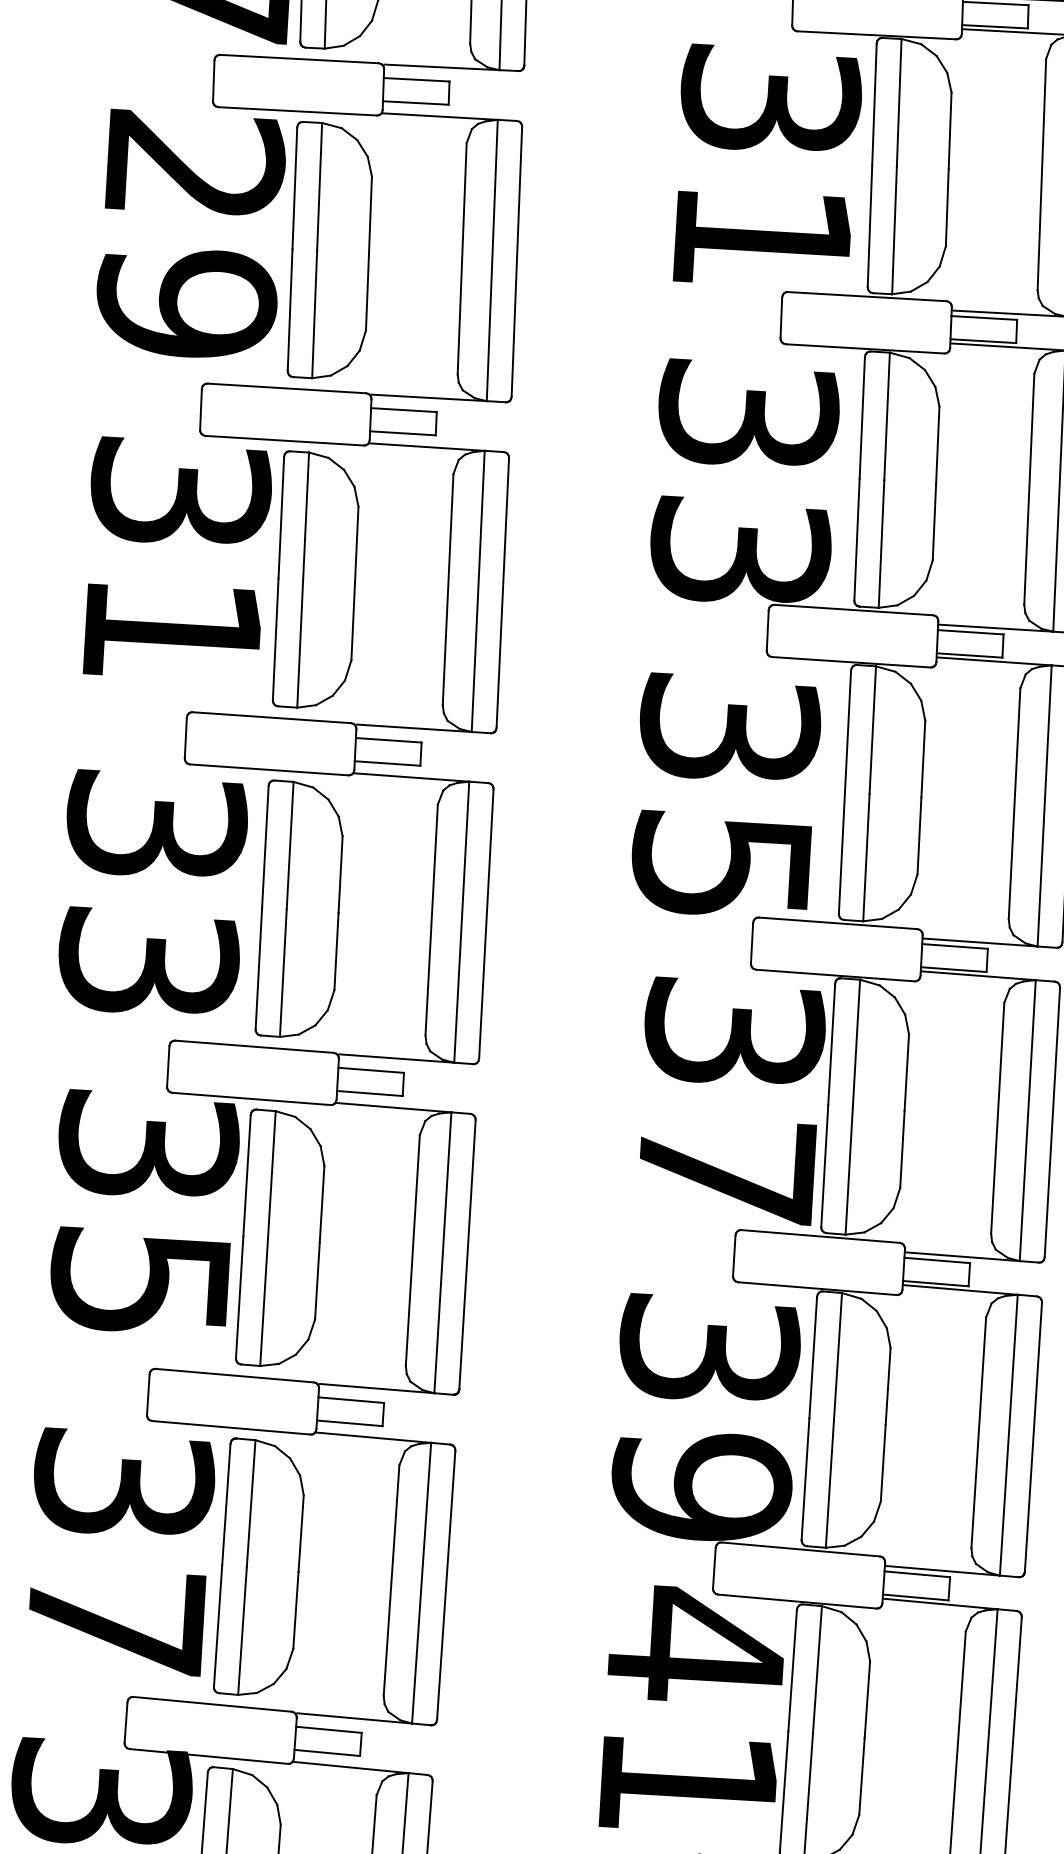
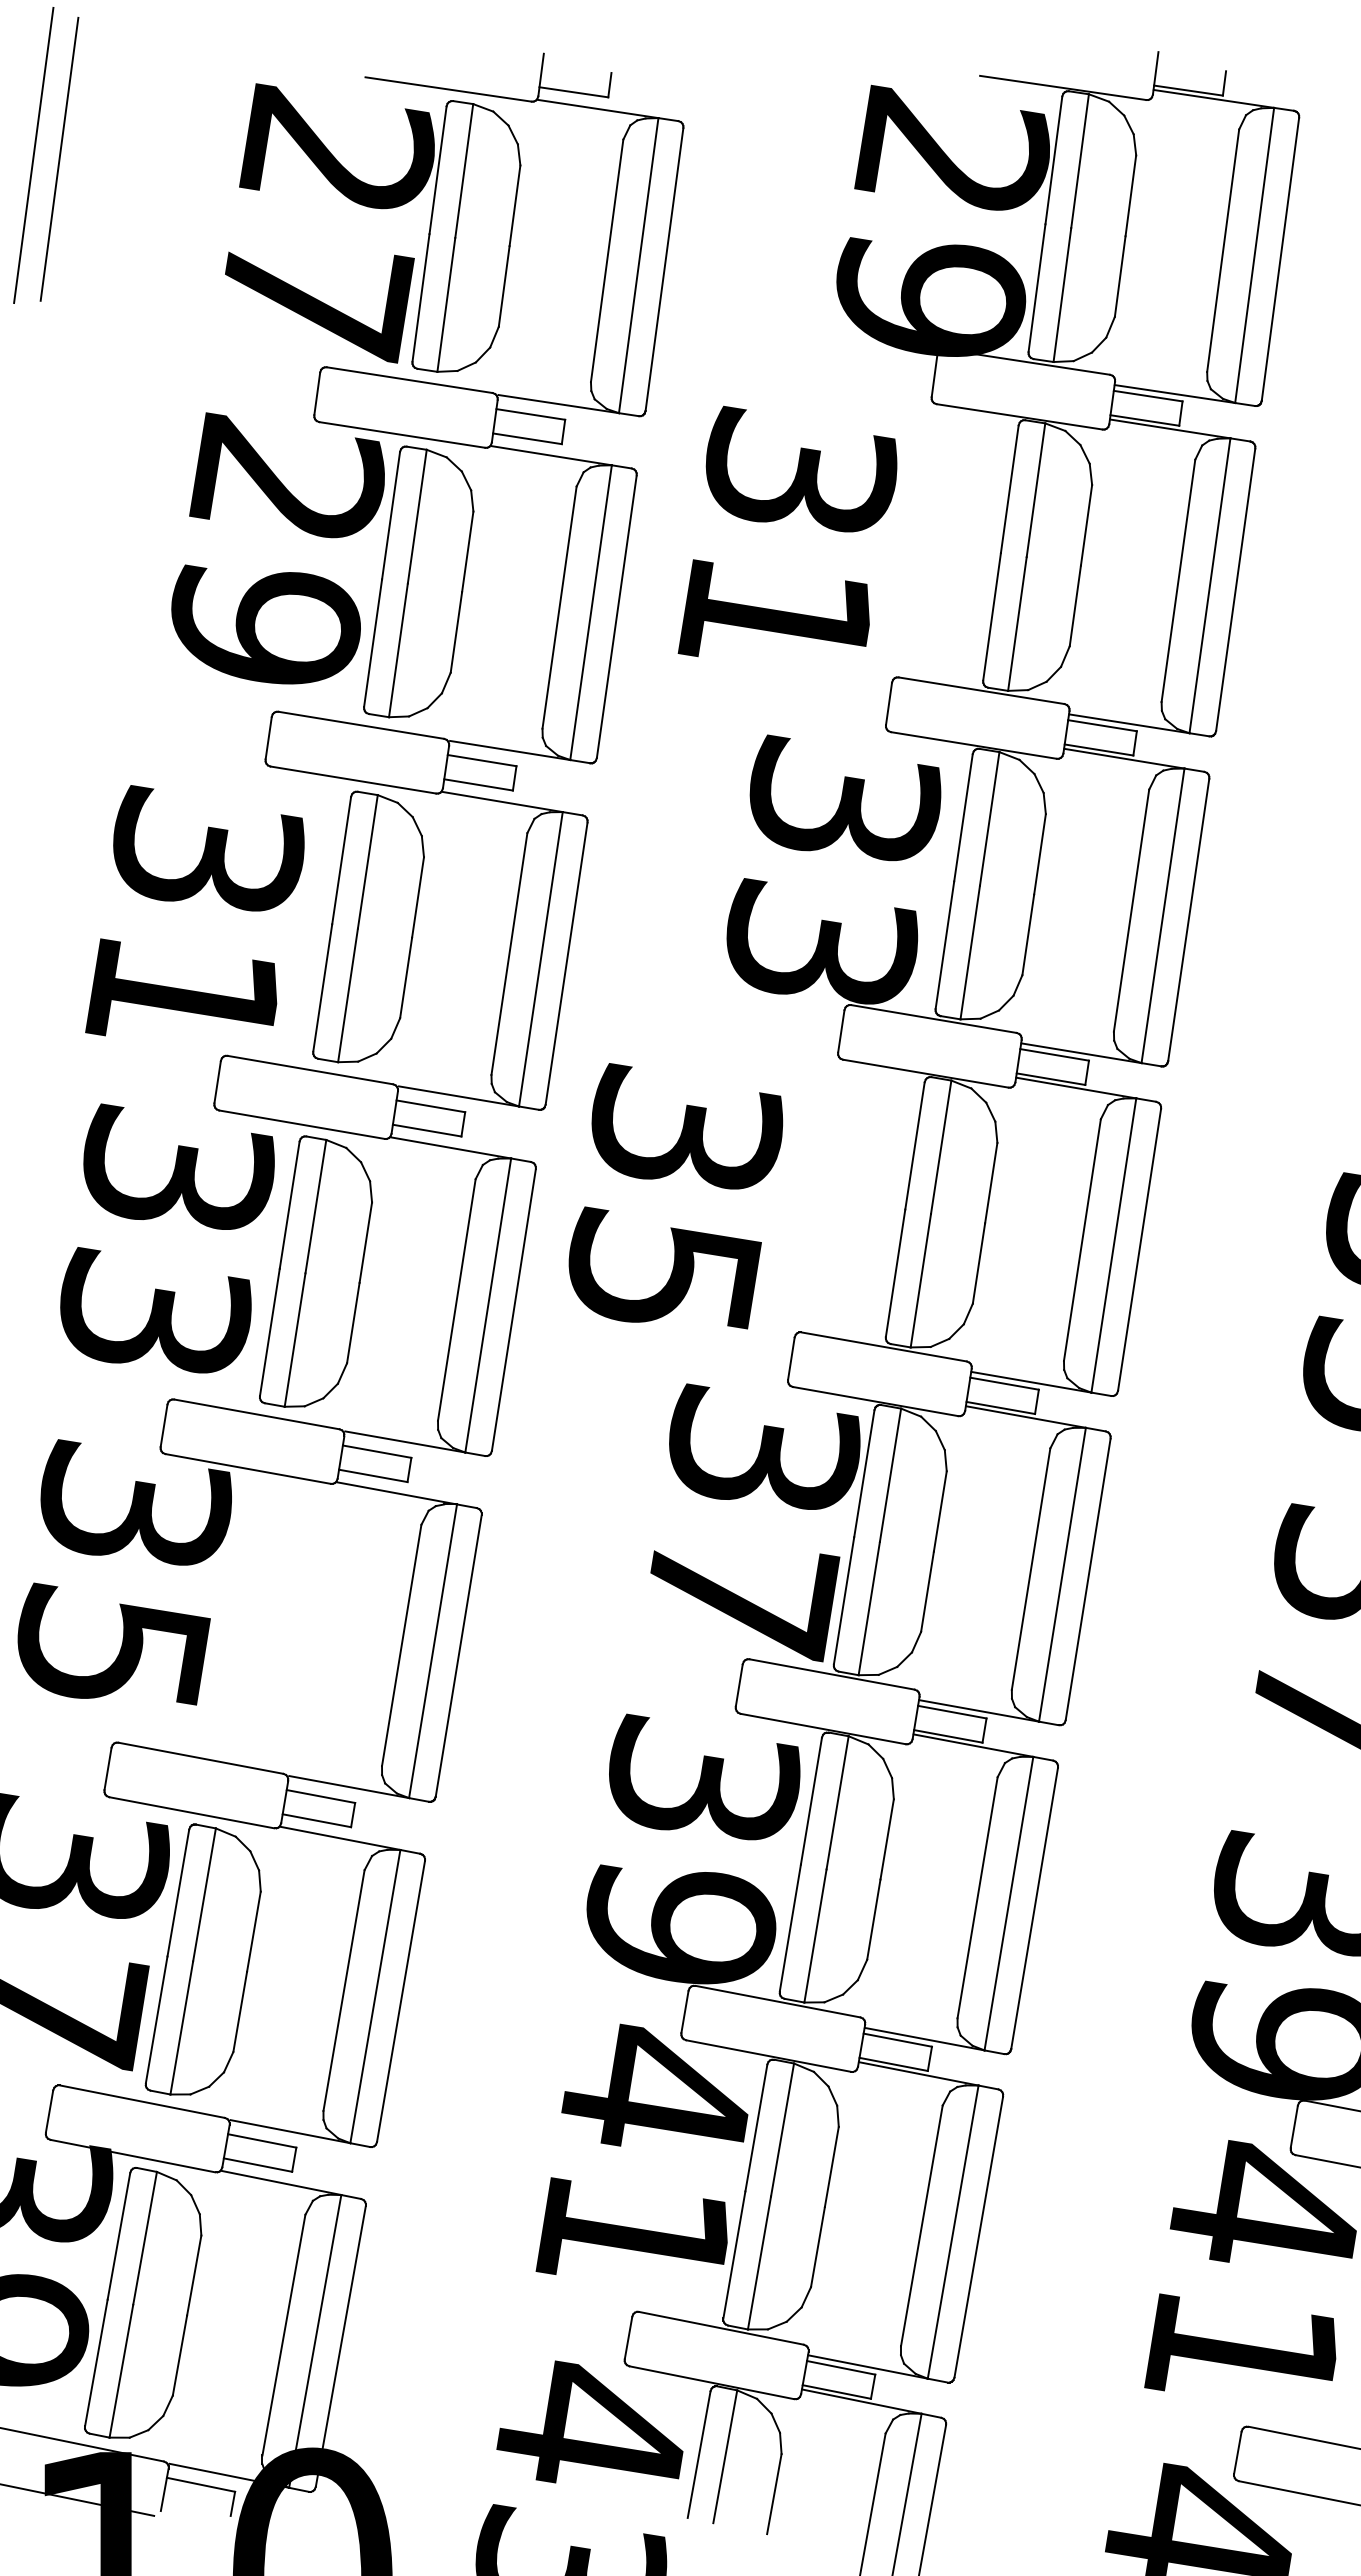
text: (764, 155) -> (787, 531), moved
text: (174, 548) -> (194, 910), moved
text: (726, 791) -> (675, 1196), moved
part: (277, 1235) -> (260, 1615), removed

